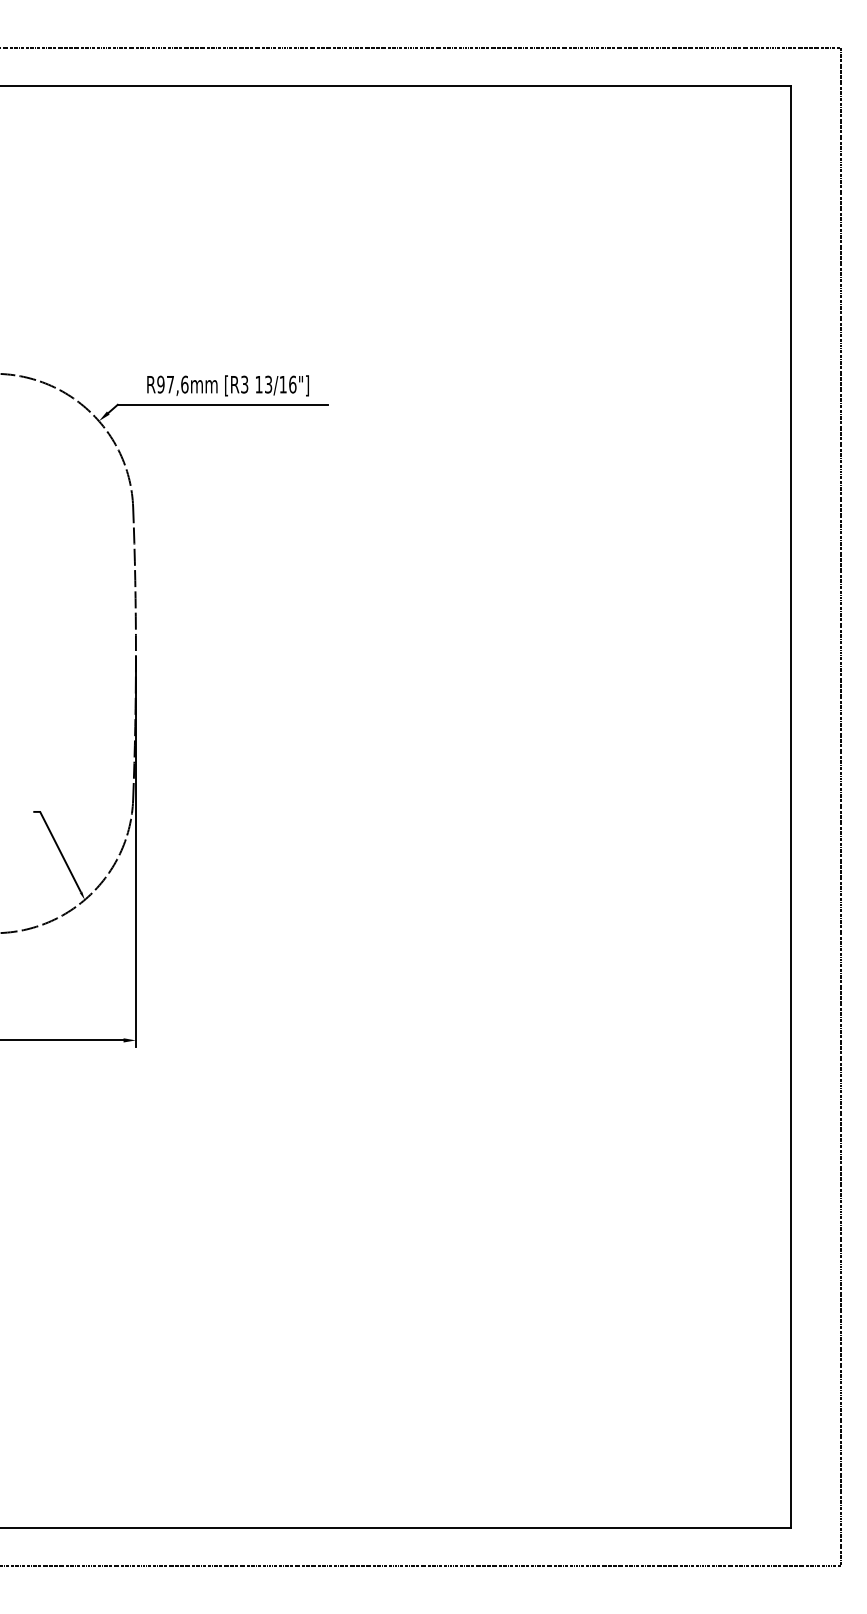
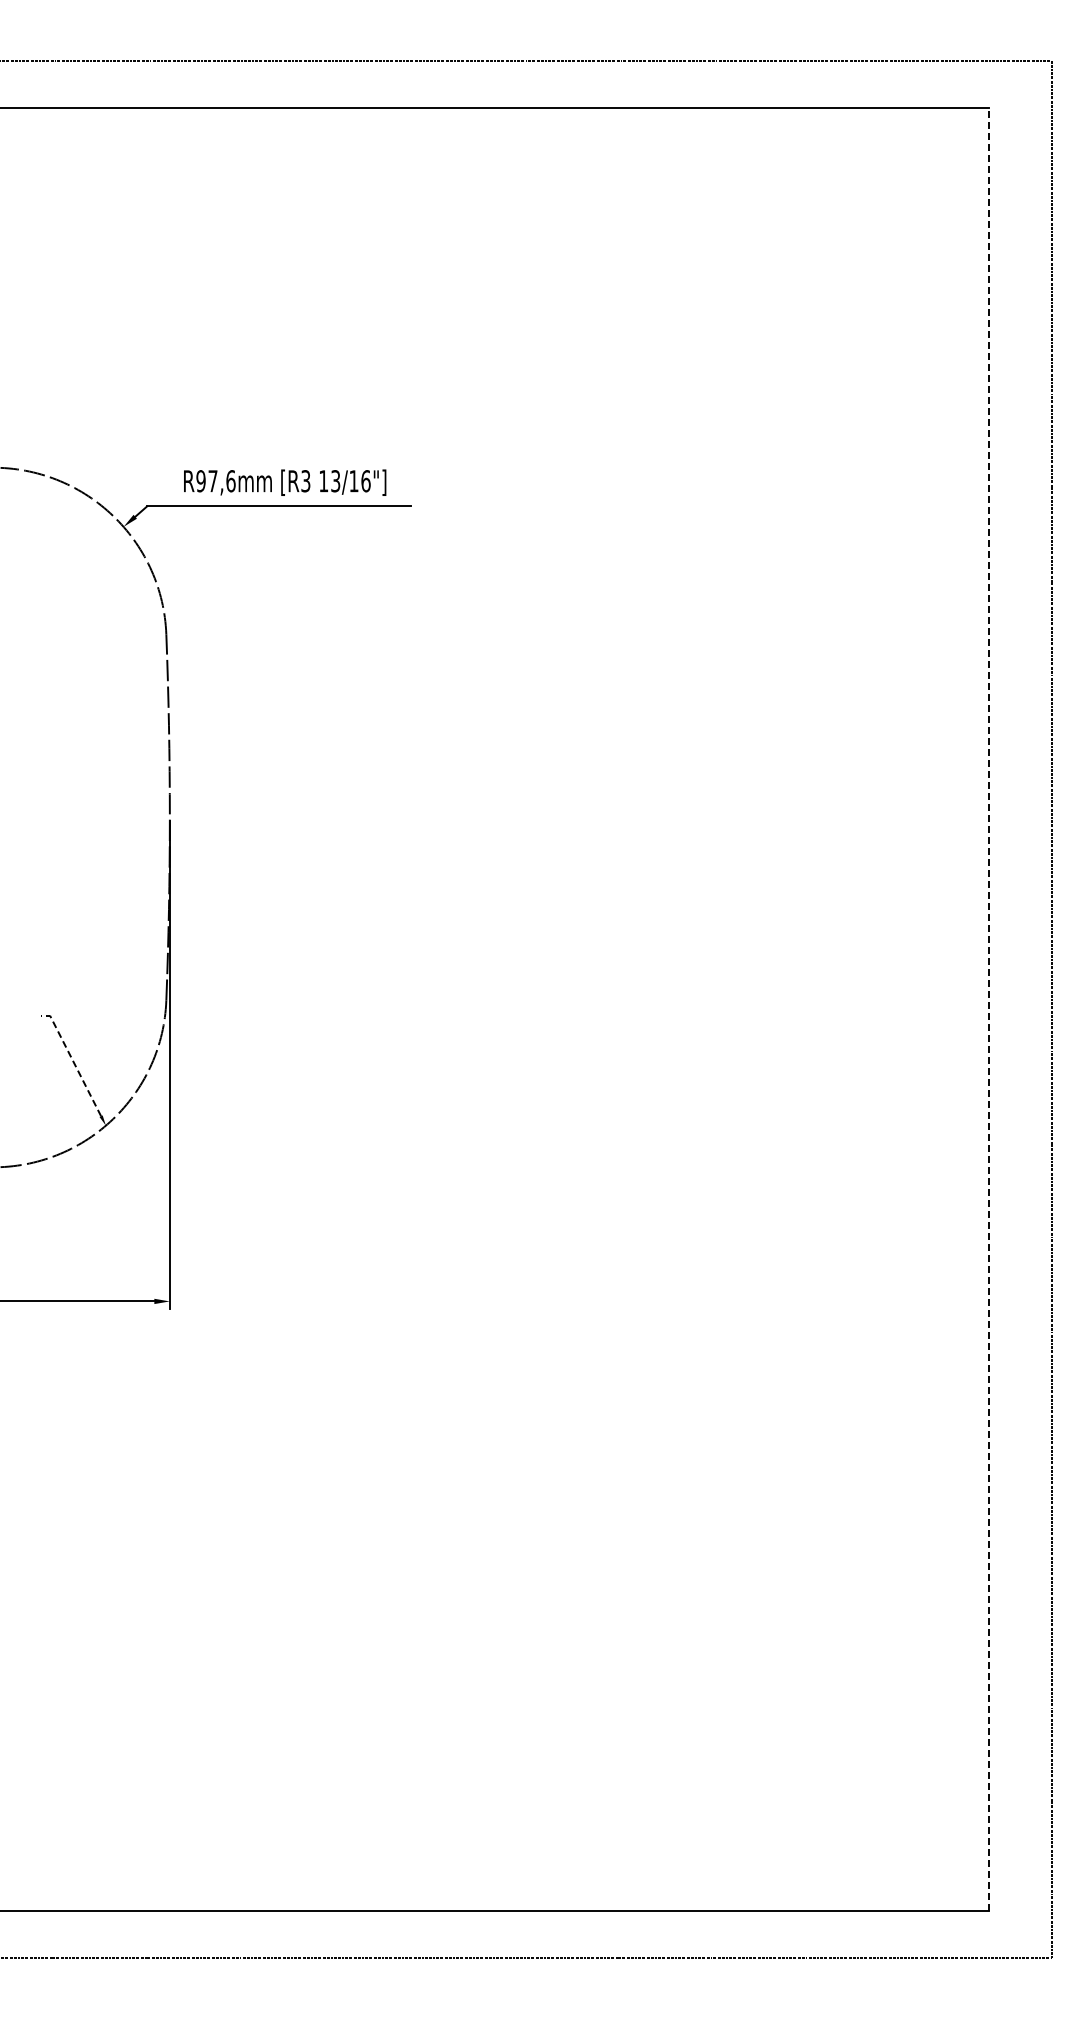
line: (790, 807) -> (988, 1009), solid -> dashed
line: (58, 848) -> (73, 1061), solid -> dashed

